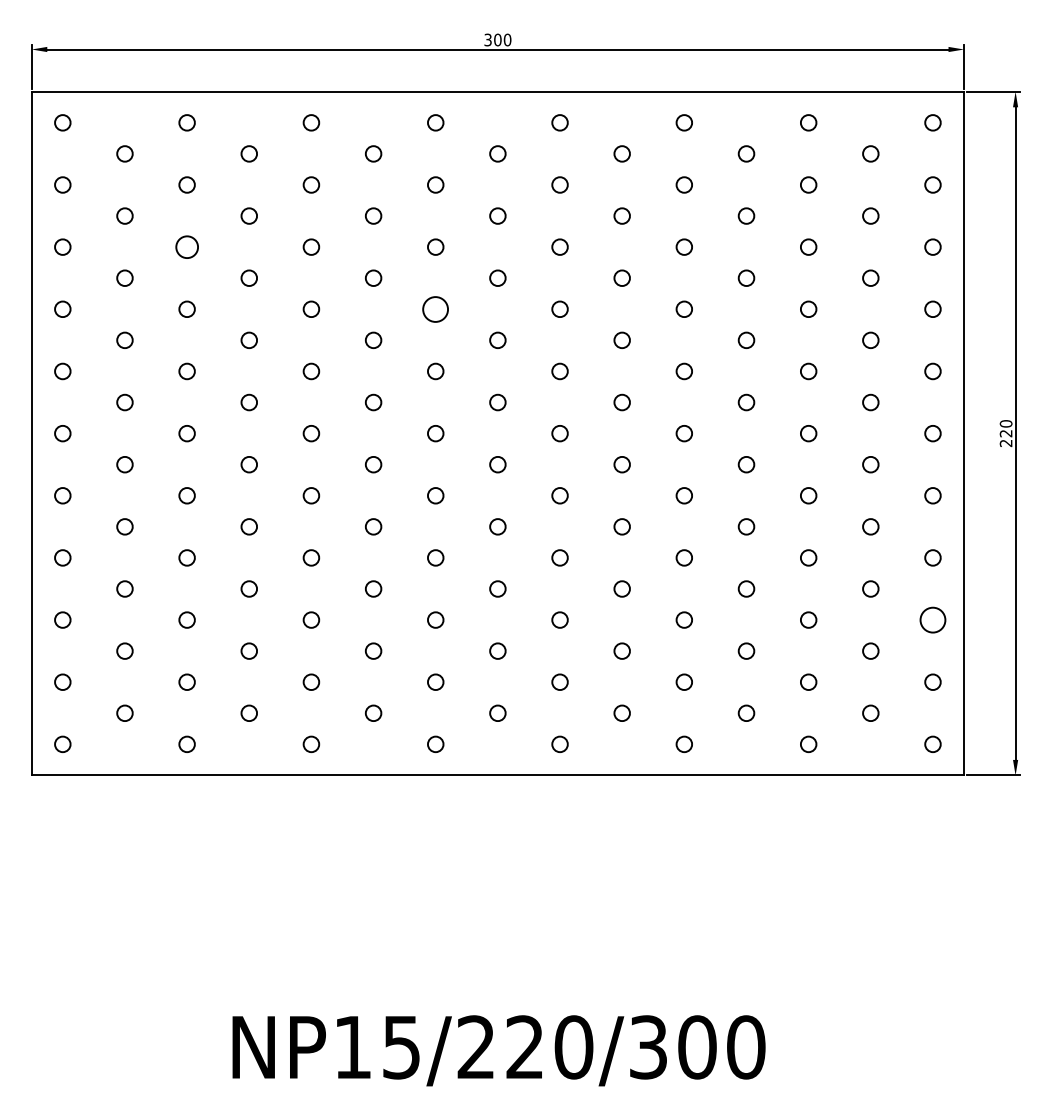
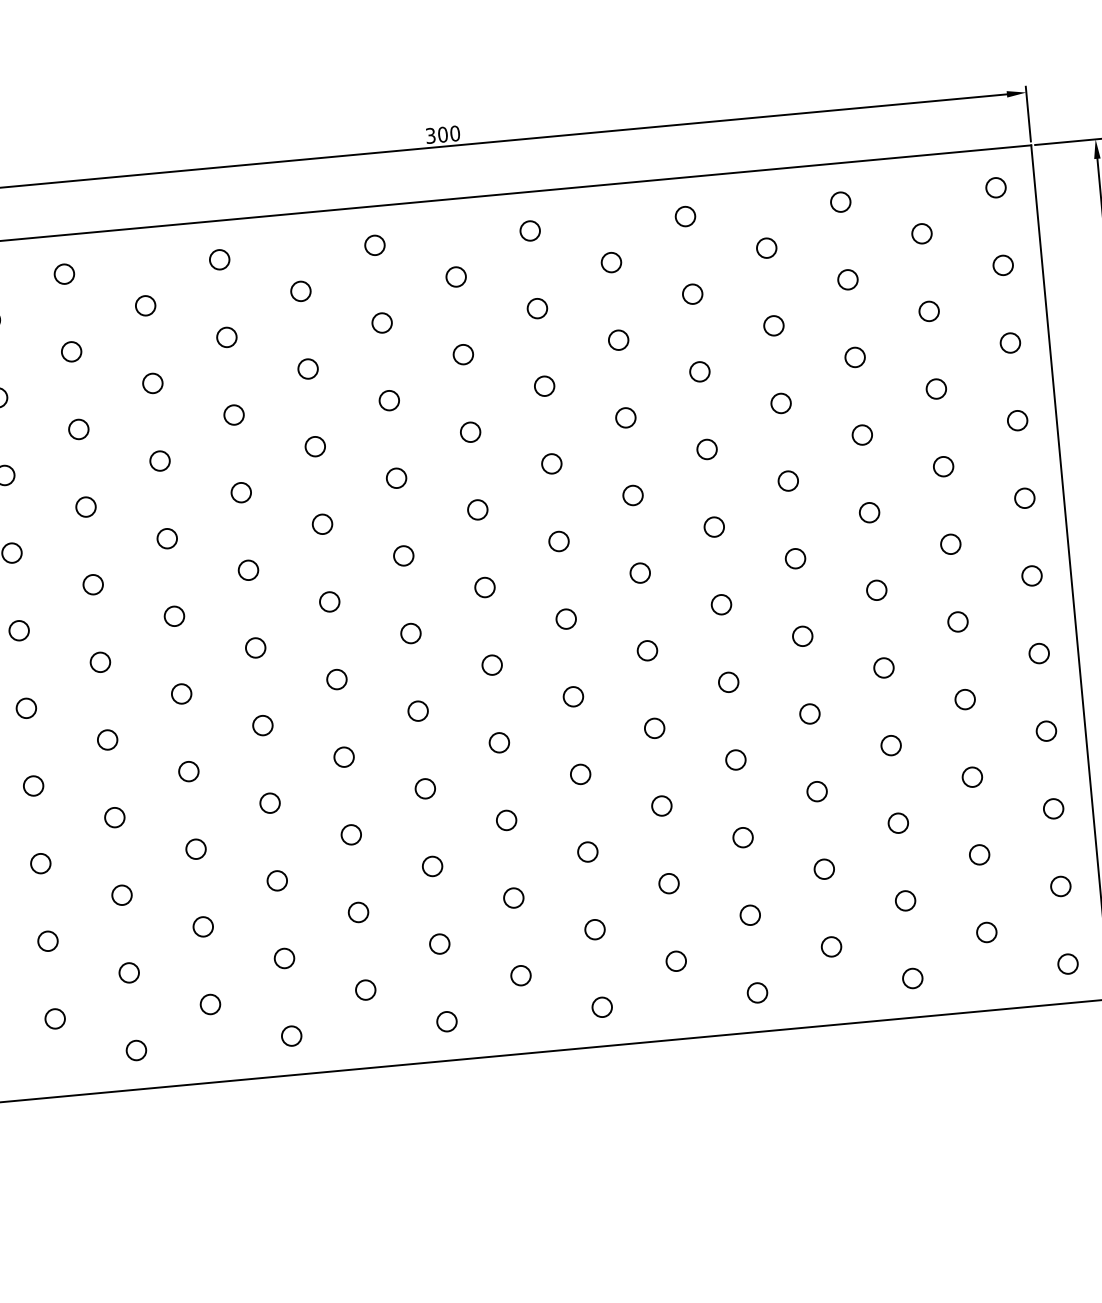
circle: (186, 246) -> (77, 428), size x0.71
circle: (435, 308) -> (396, 477), size x0.62
circle: (932, 619) -> (1052, 808), size x0.62

